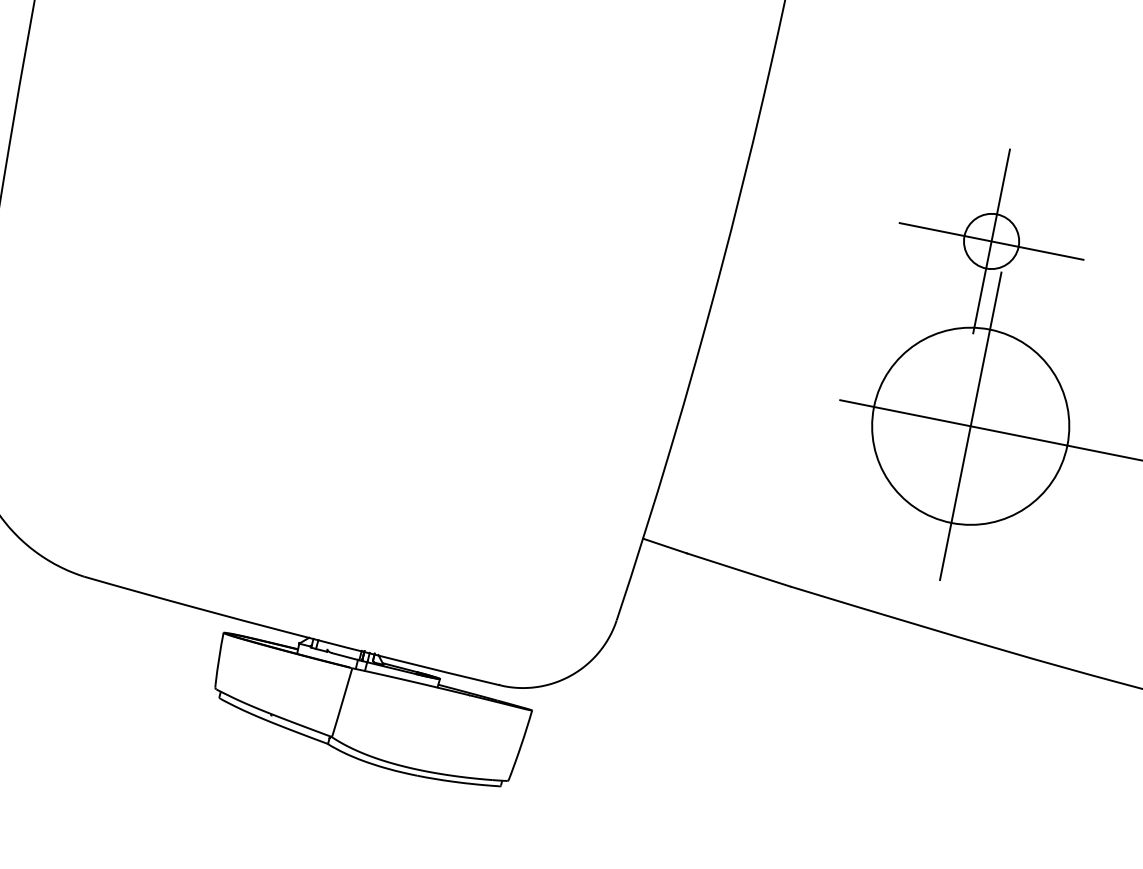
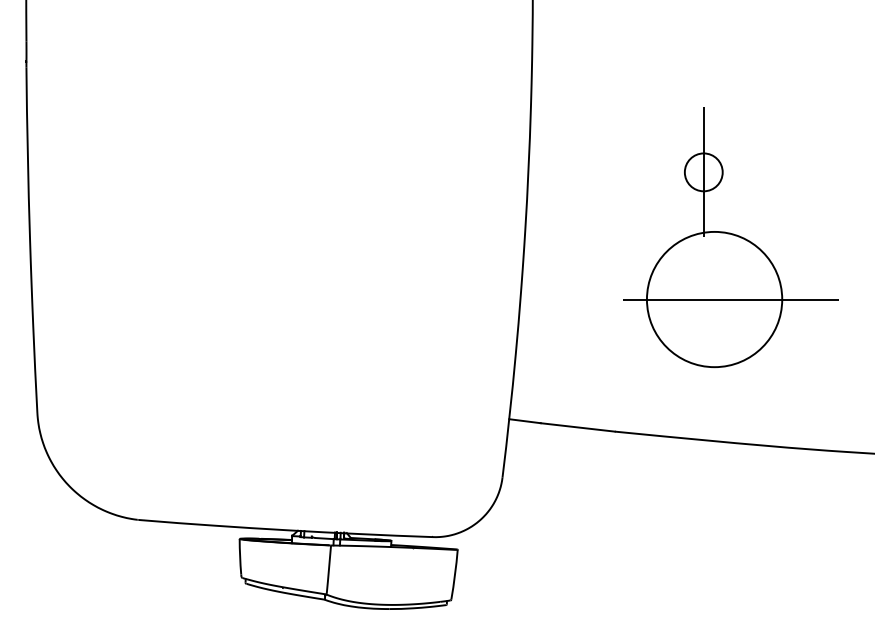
line: (991, 241) -> (703, 172), removed
line: (970, 426) -> (714, 299), removed

